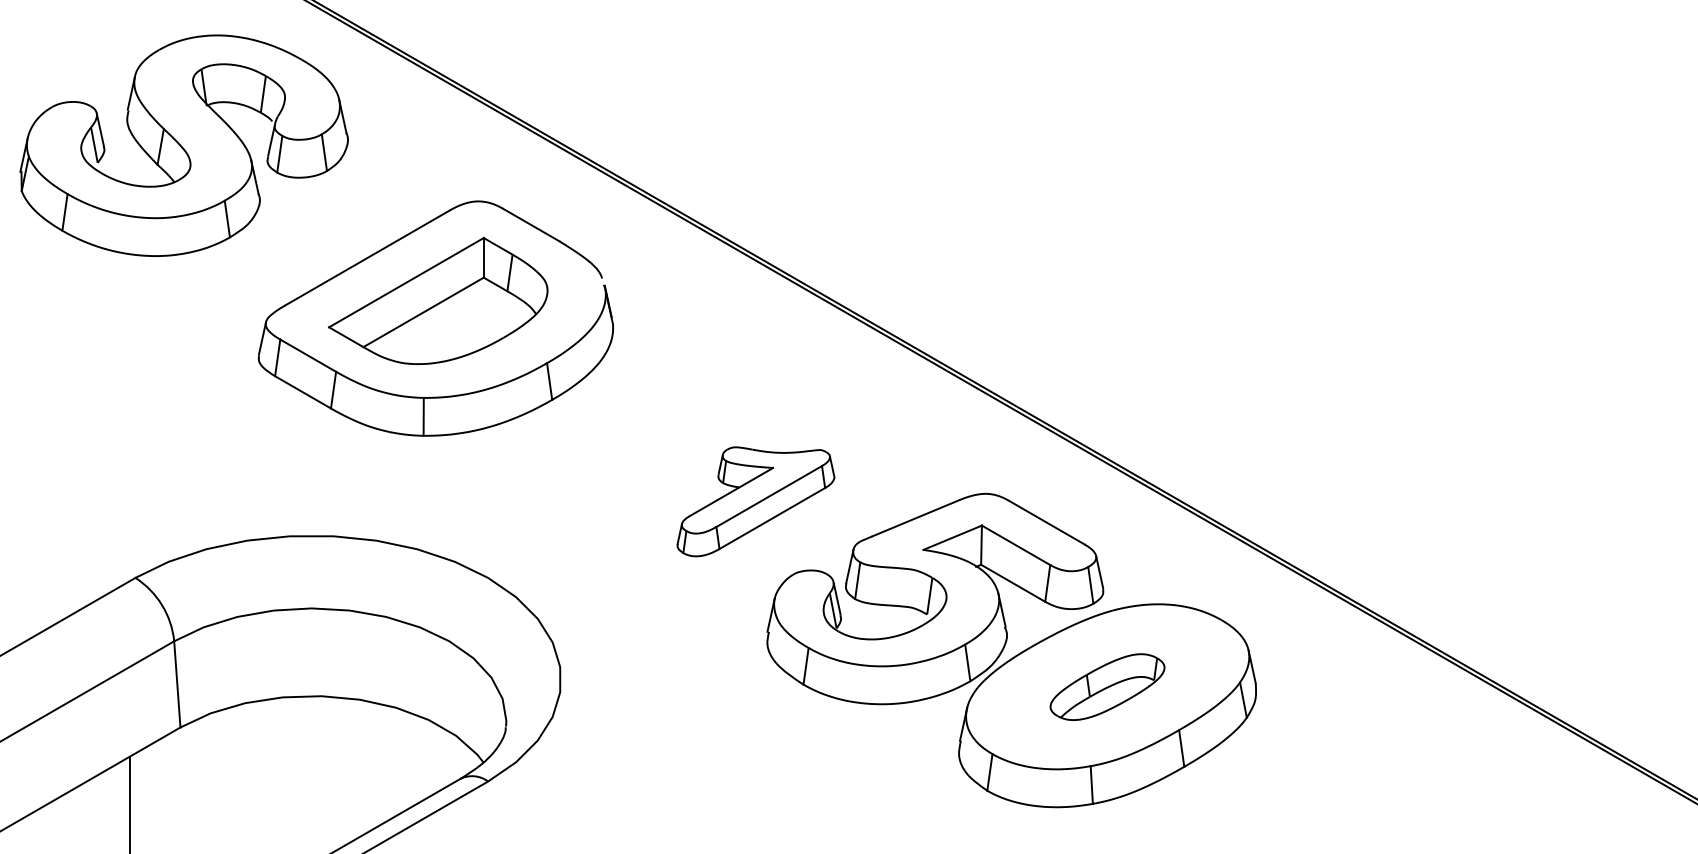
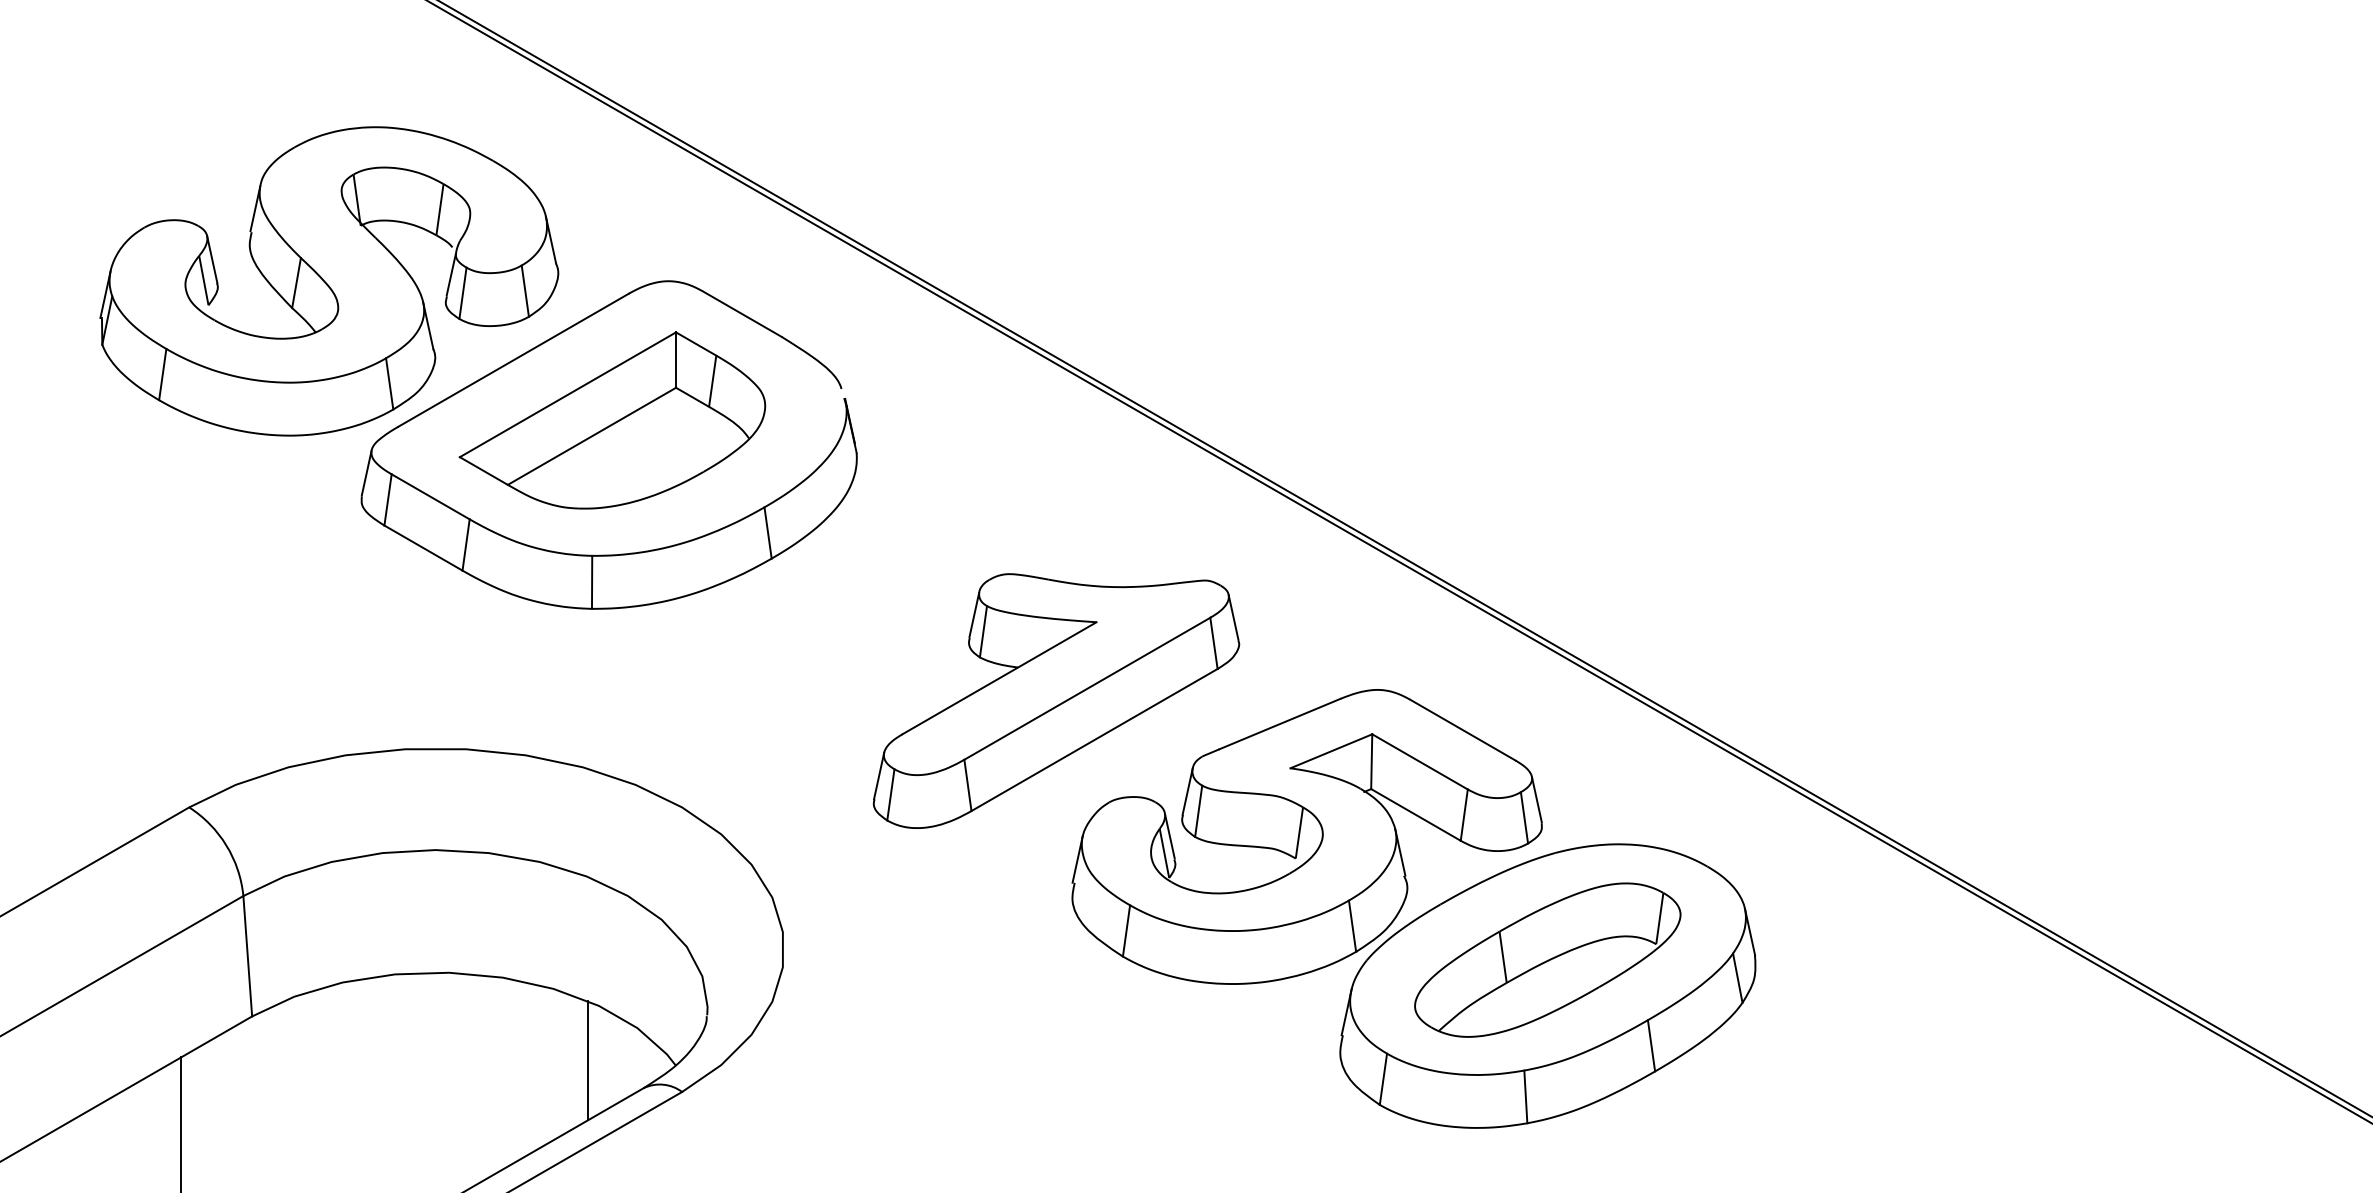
part: (184, 145) -> (329, 281), moved
part: (755, 501) -> (1056, 700), size x1.67
part: (1107, 686) -> (1547, 959), size x1.67
line: (421, 758) -> (588, 1060), added

